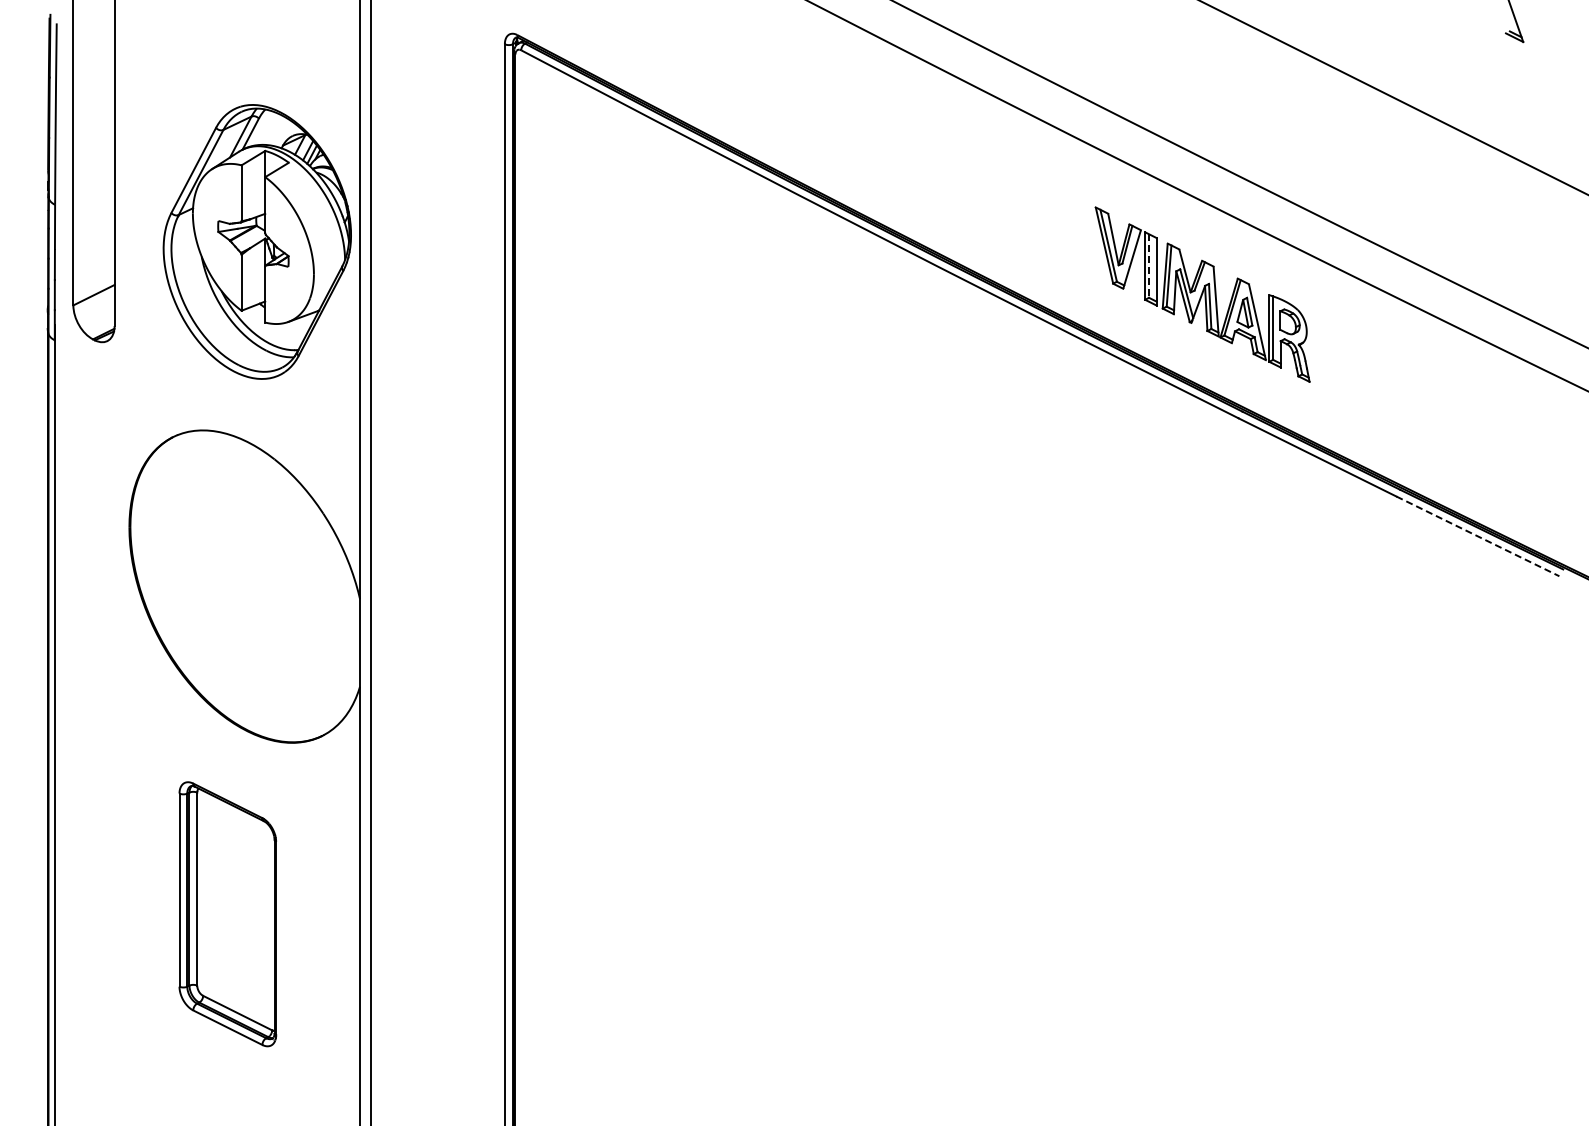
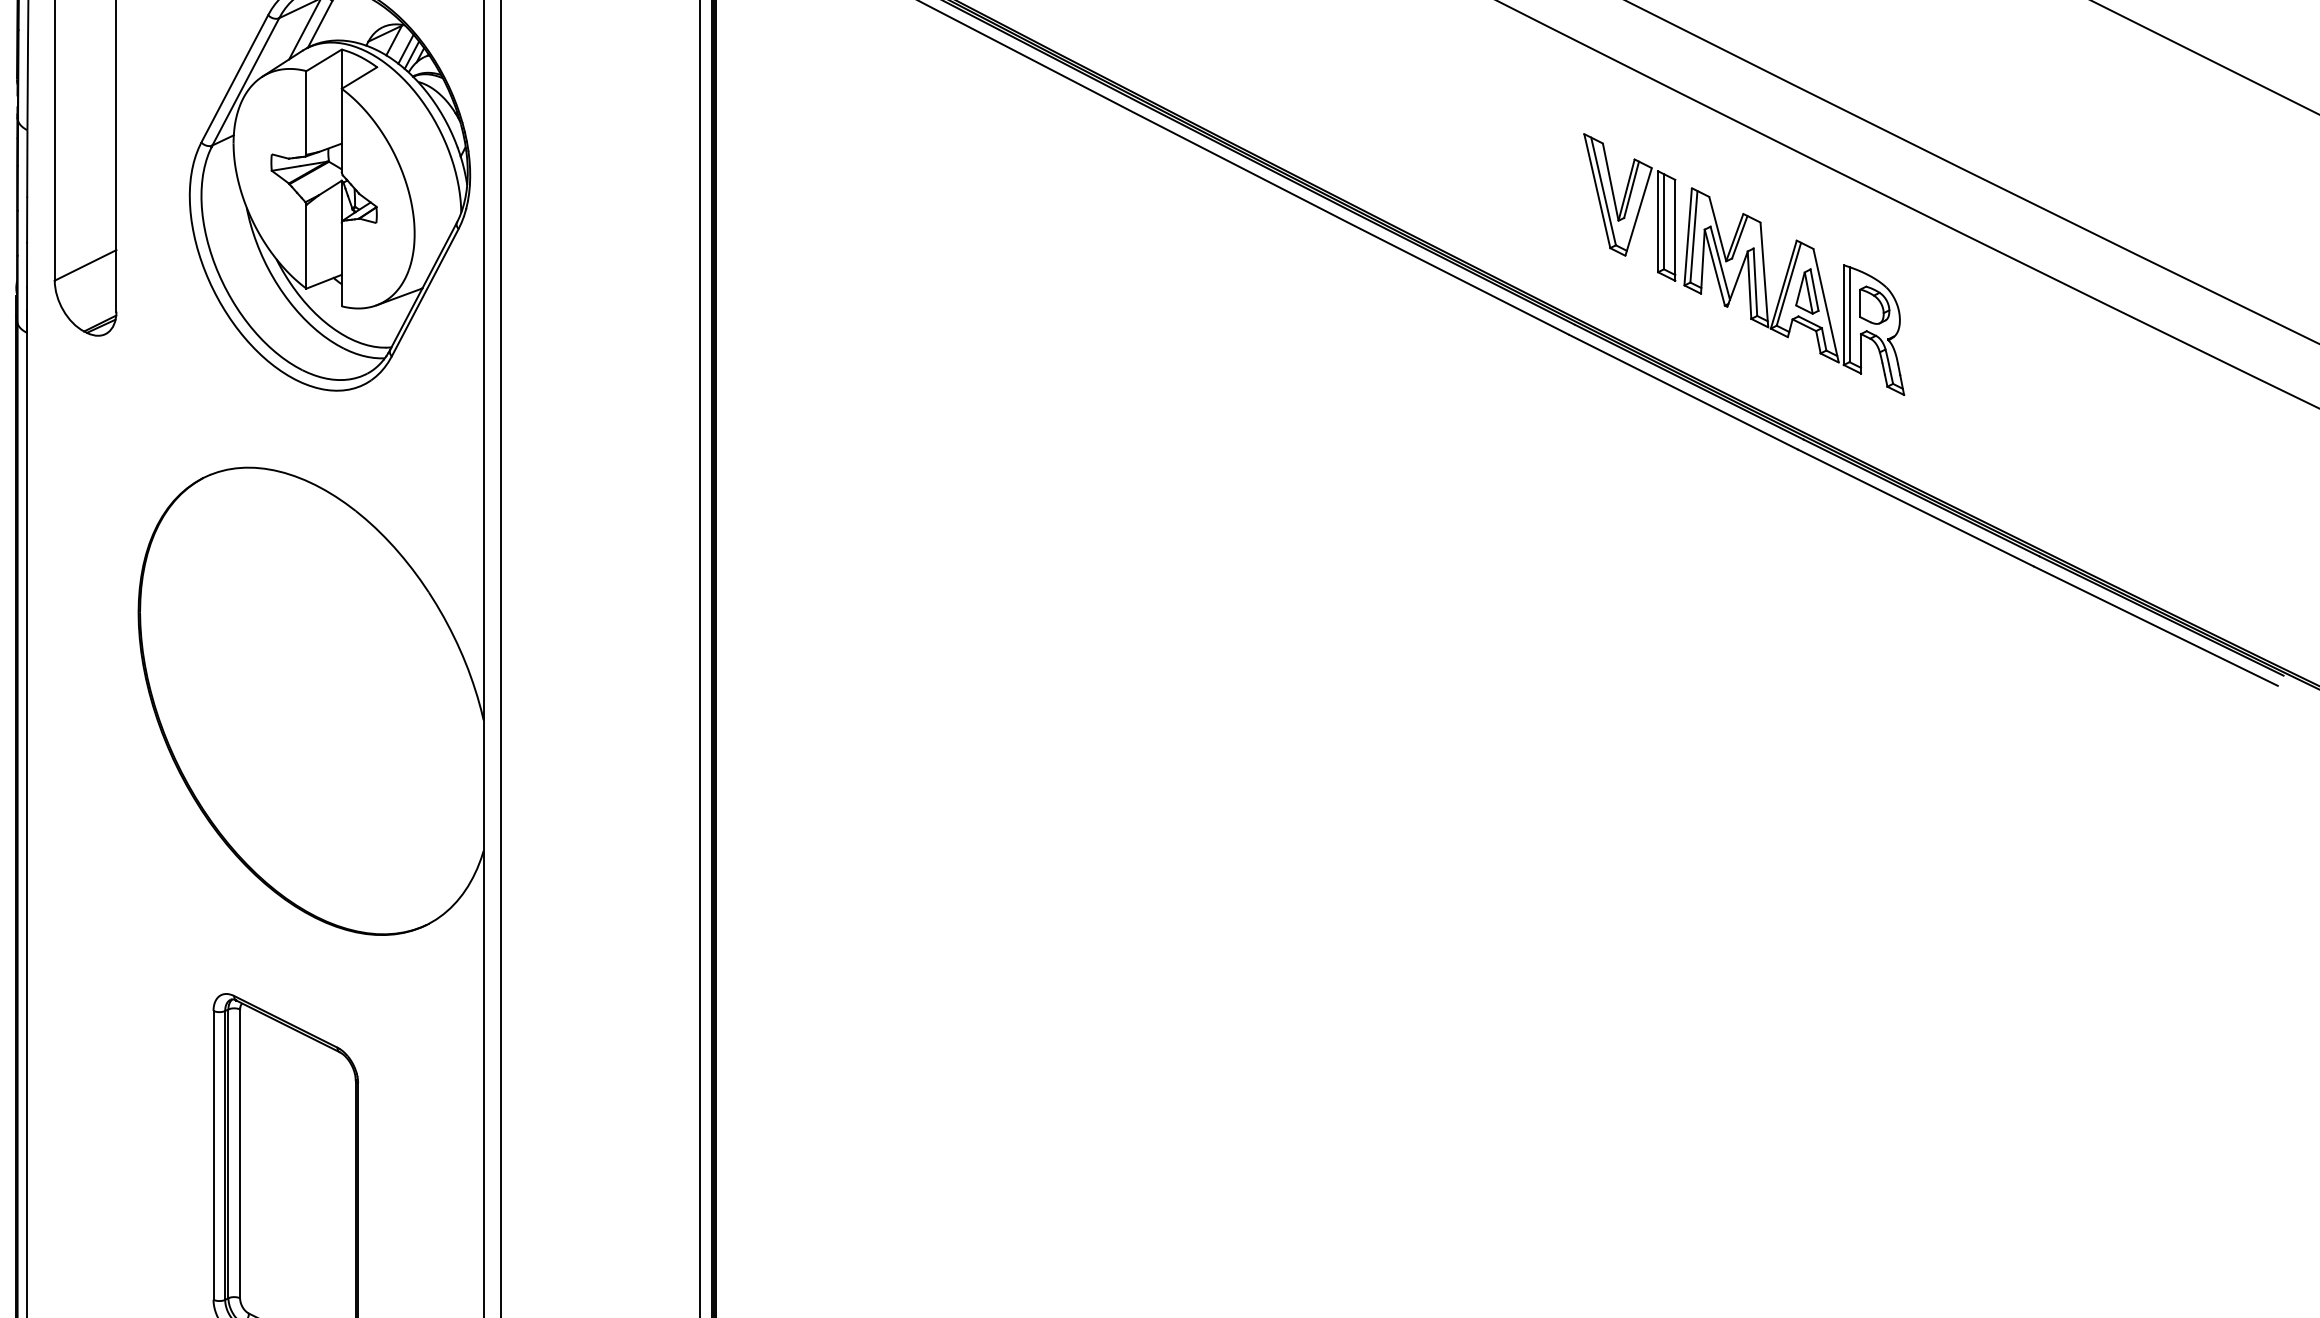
line: (1149, 266) -> (1664, 222), dashed -> solid
line: (1477, 536) -> (2155, 626), dashed -> solid

